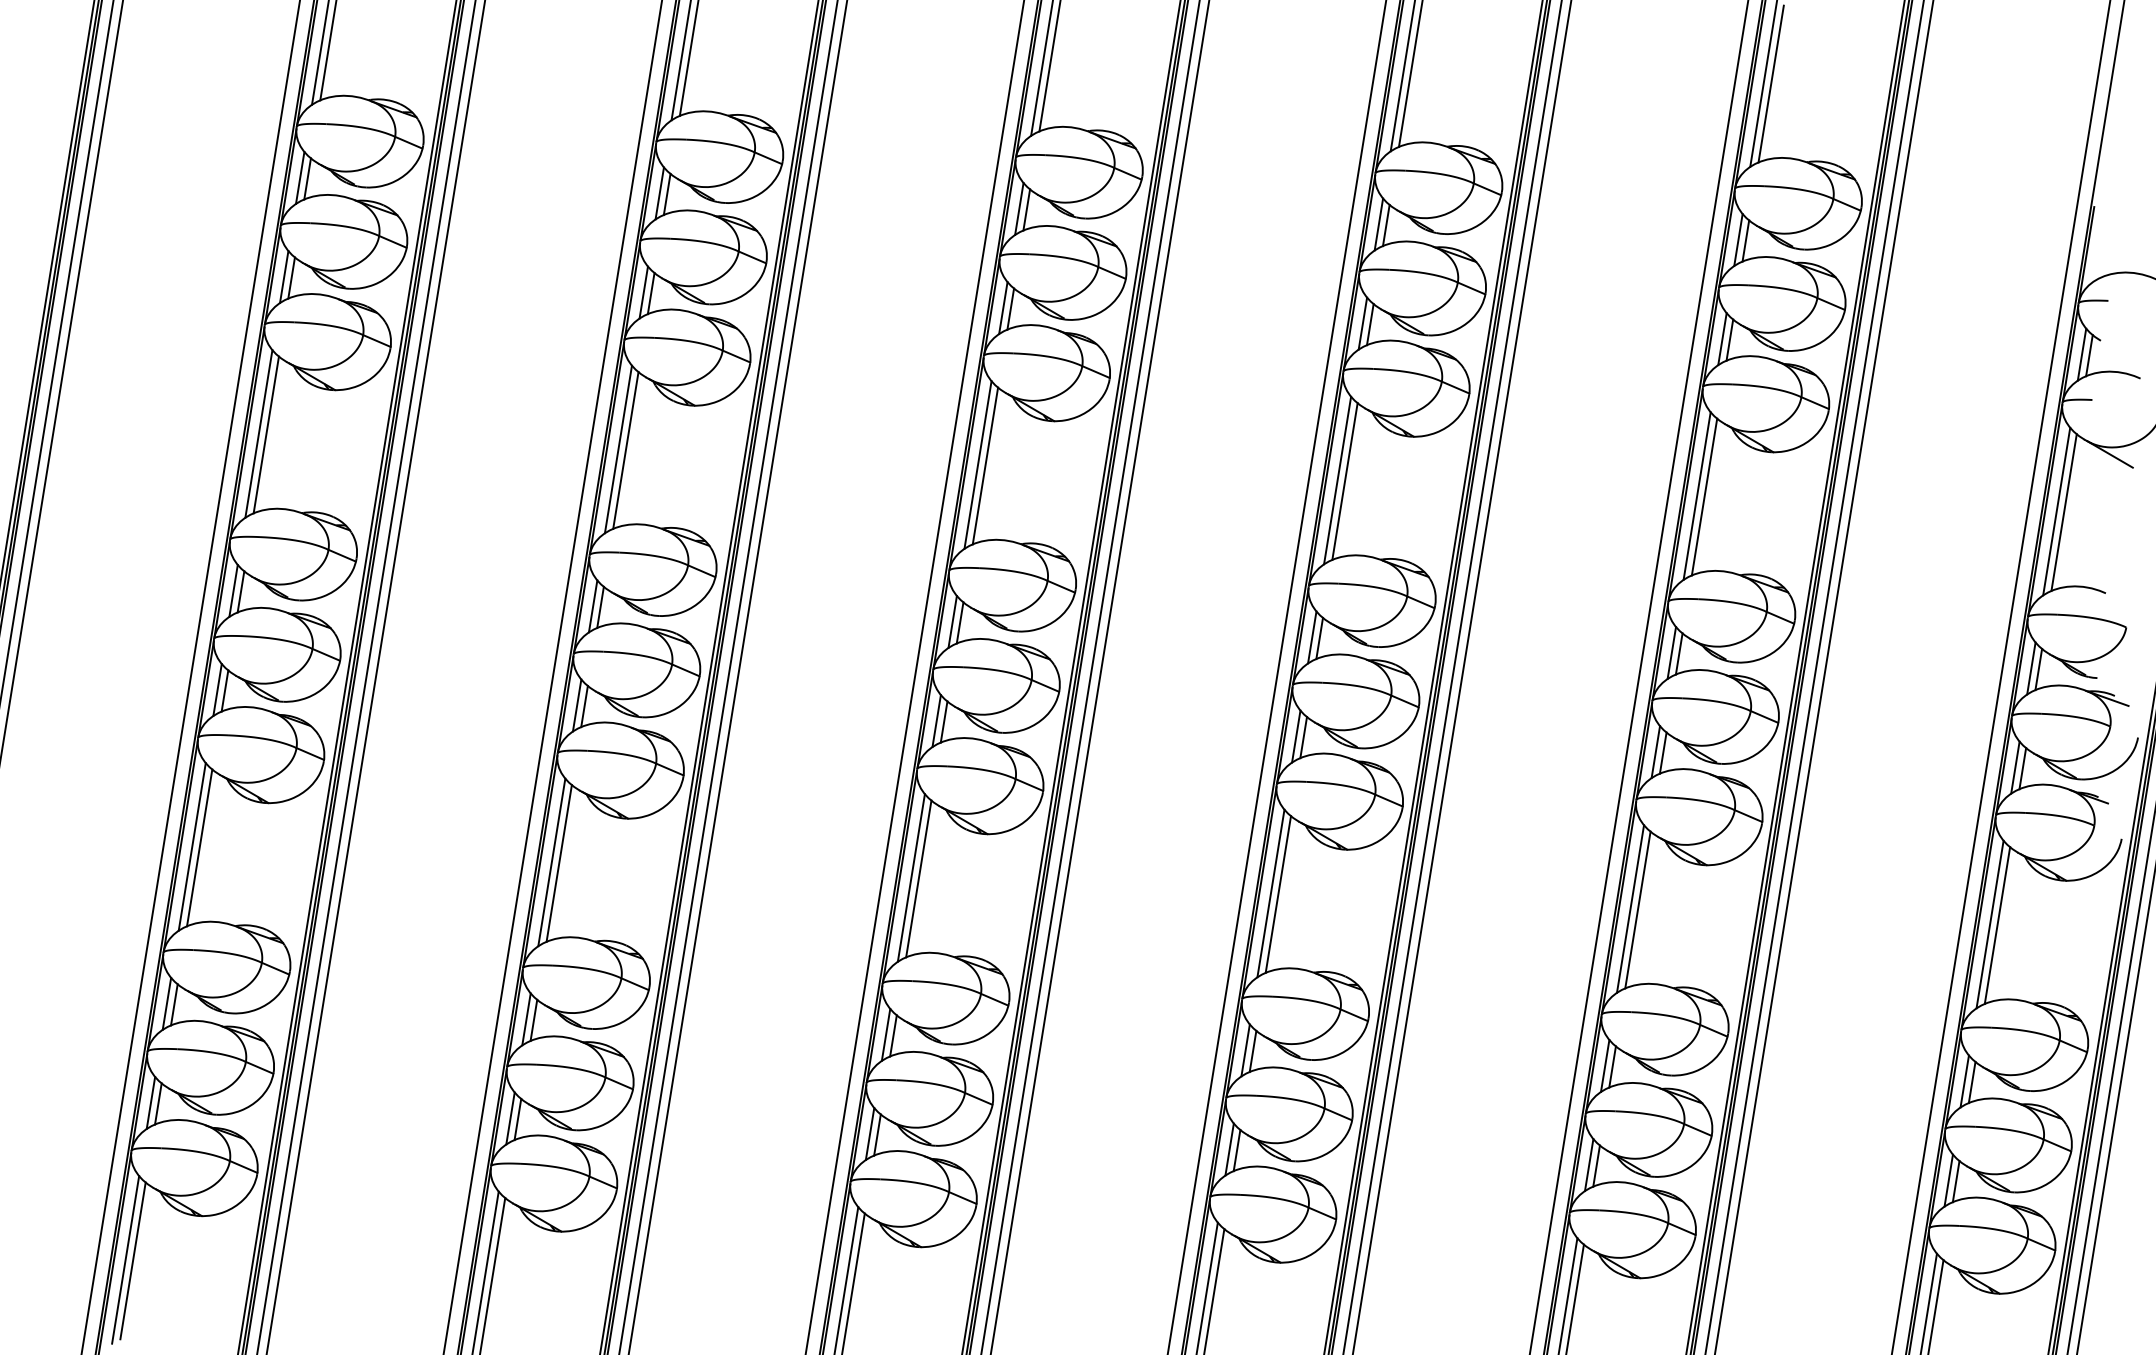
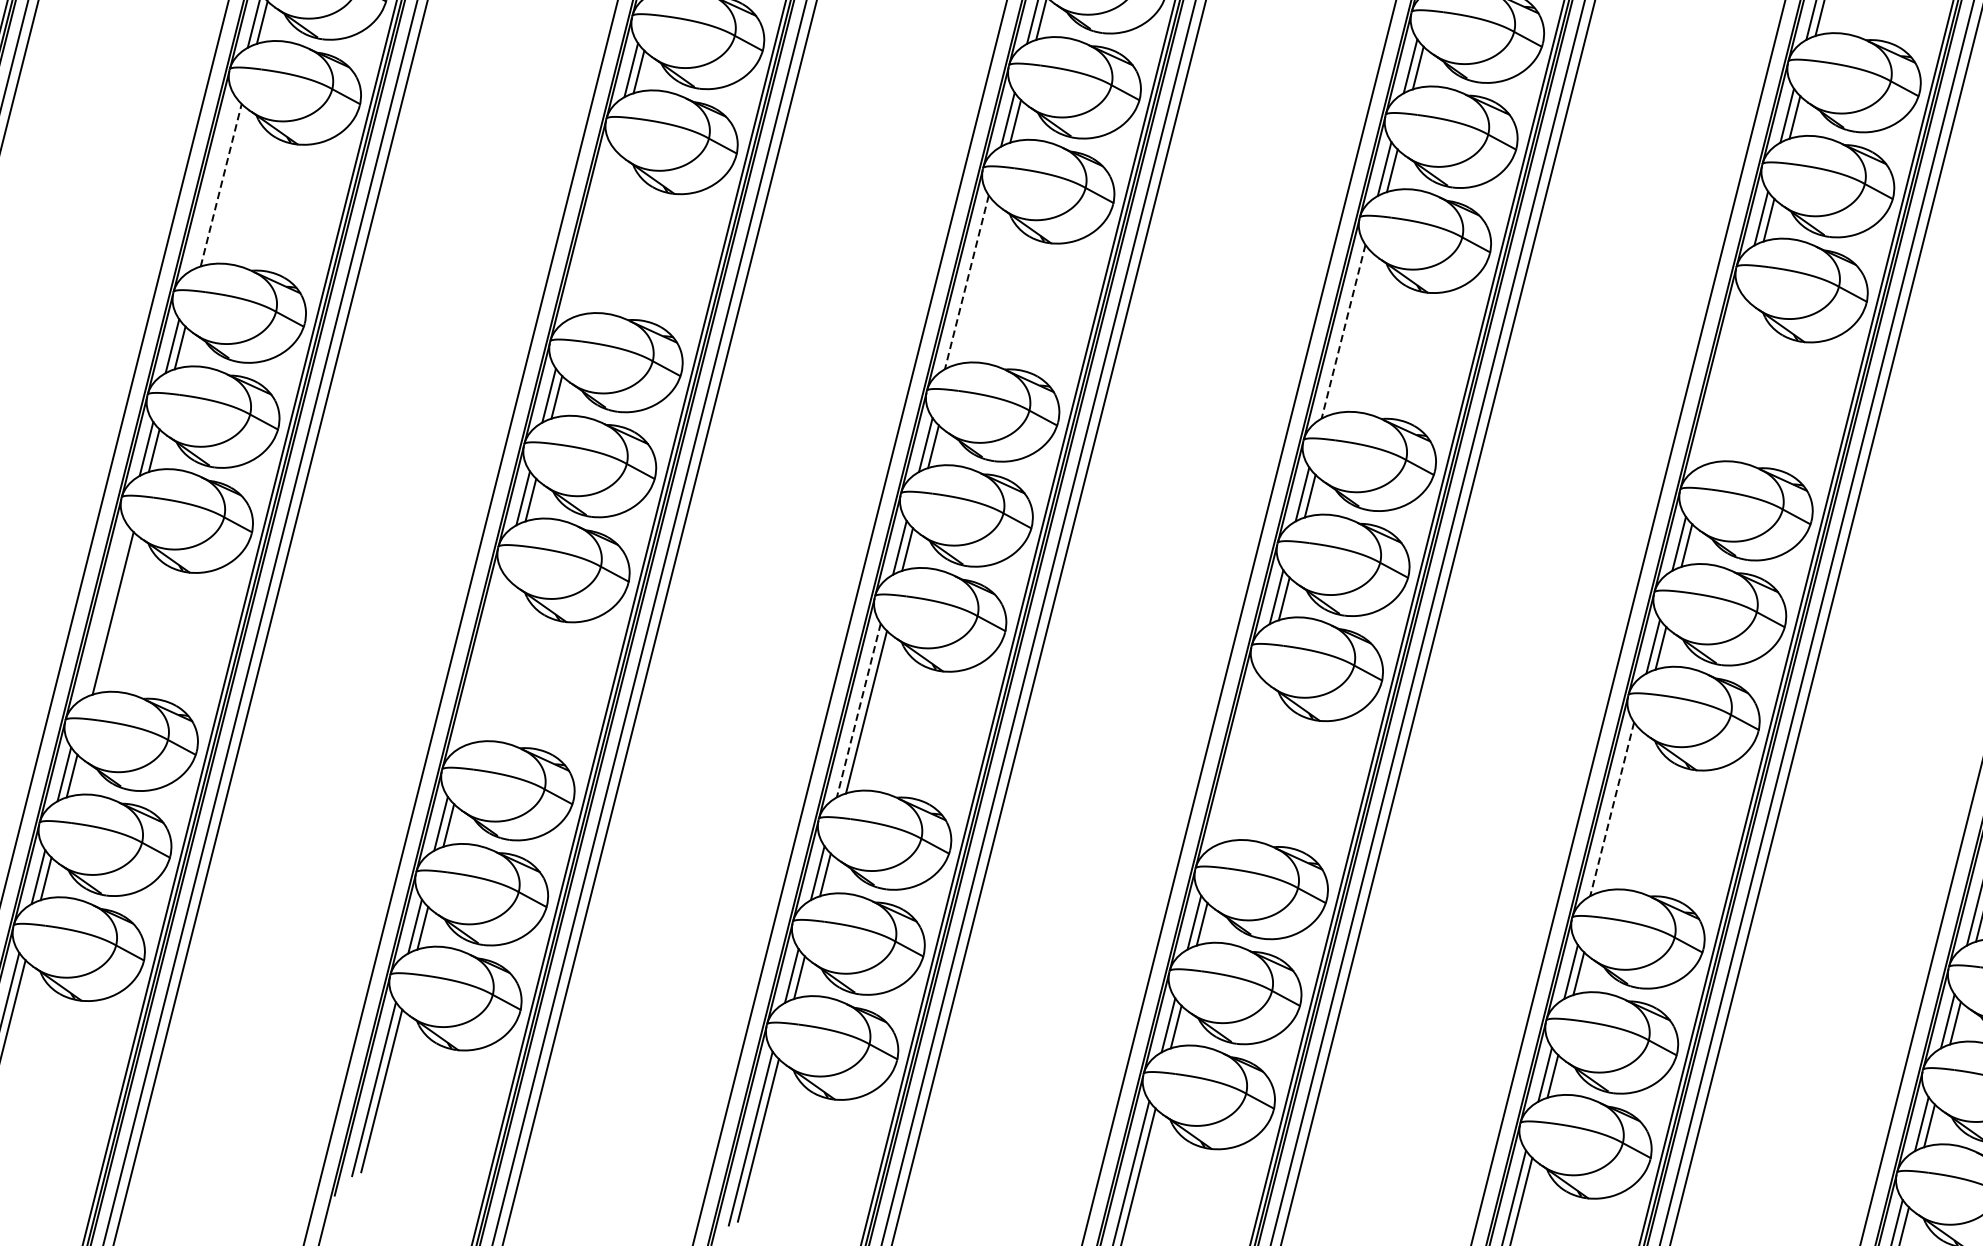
line: (258, 433) -> (213, 183), removed
line: (266, 434) -> (221, 184), solid -> dashed
line: (617, 449) -> (589, 232), removed
line: (625, 450) -> (597, 234), removed
line: (978, 464) -> (967, 281), solid -> dashed
line: (985, 465) -> (974, 283), removed
line: (1337, 480) -> (1343, 331), solid -> dashed
line: (1344, 481) -> (1350, 333), removed
line: (1696, 495) -> (1719, 380), removed
line: (1704, 496) -> (1727, 382), removed
line: (191, 846) -> (104, 611), removed
line: (551, 862) -> (481, 661), removed
line: (558, 863) -> (489, 662), removed
line: (911, 877) -> (858, 710), solid -> dashed
line: (1270, 893) -> (1235, 759), removed
line: (1278, 894) -> (1243, 761), removed
line: (1630, 909) -> (1612, 809), solid -> dashed
line: (1637, 909) -> (1619, 810), removed

